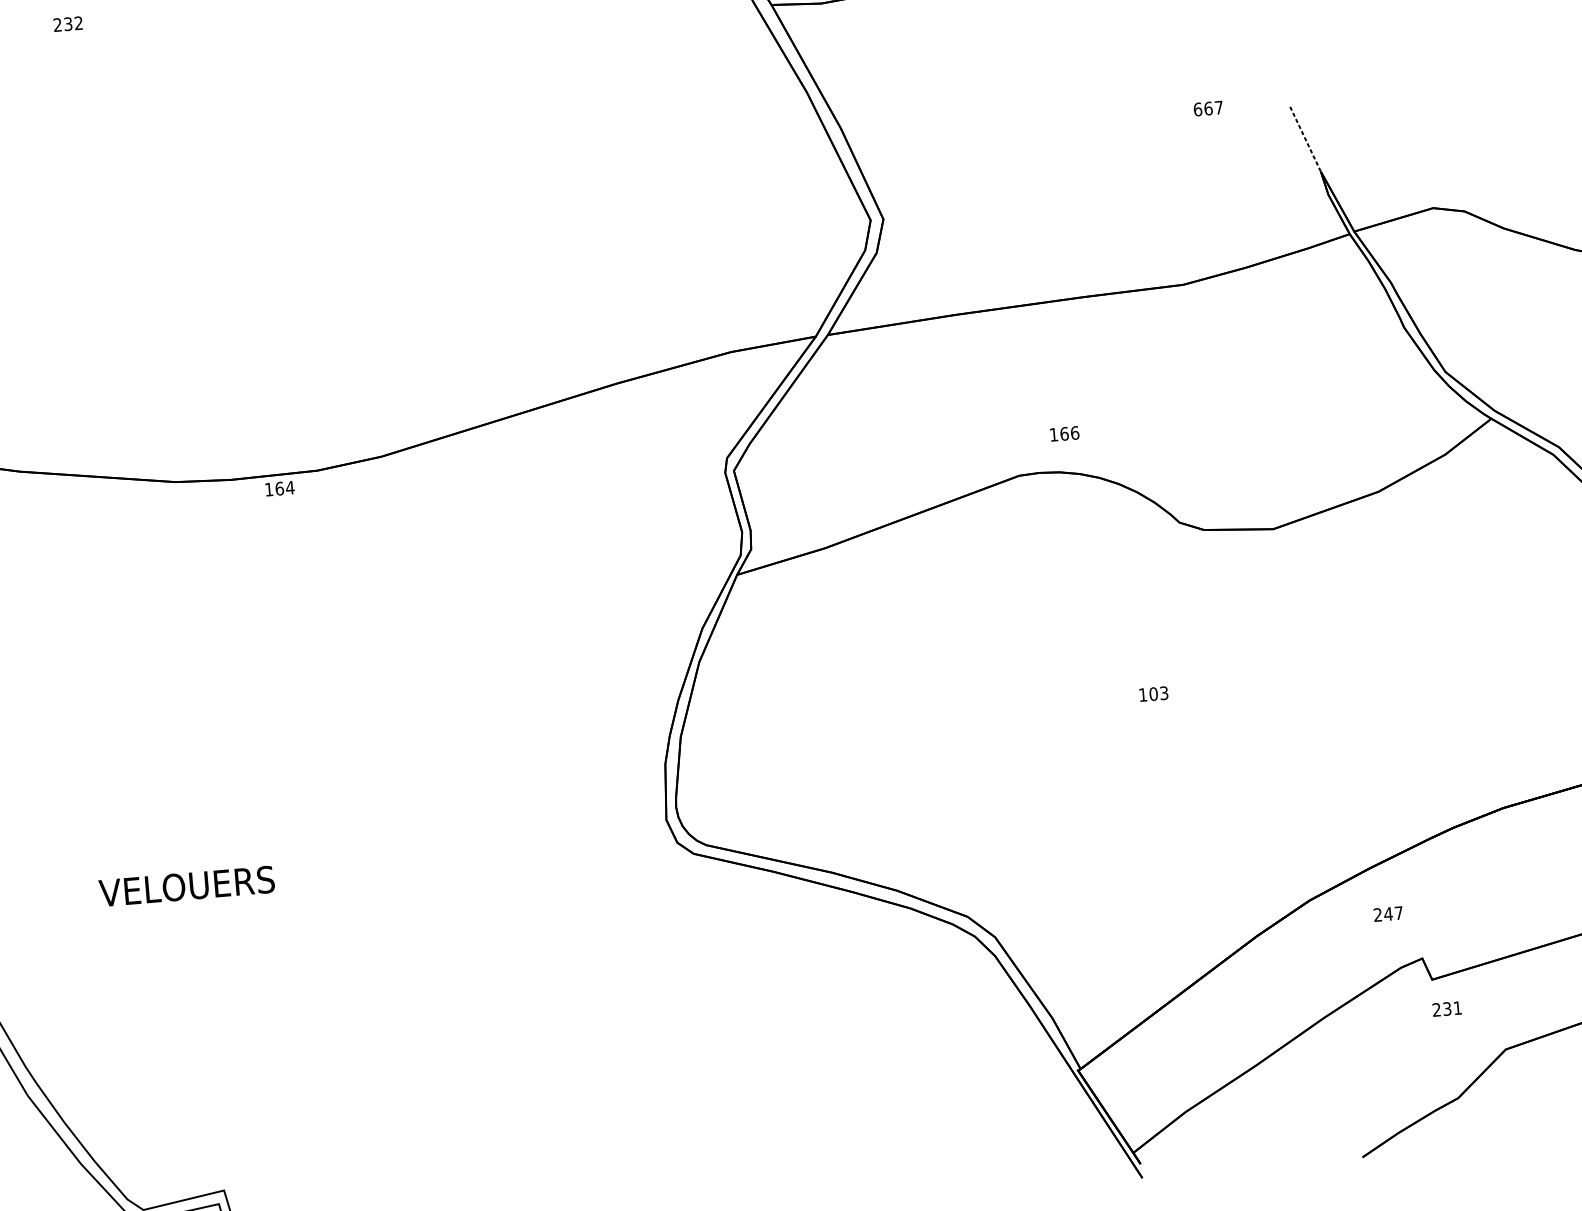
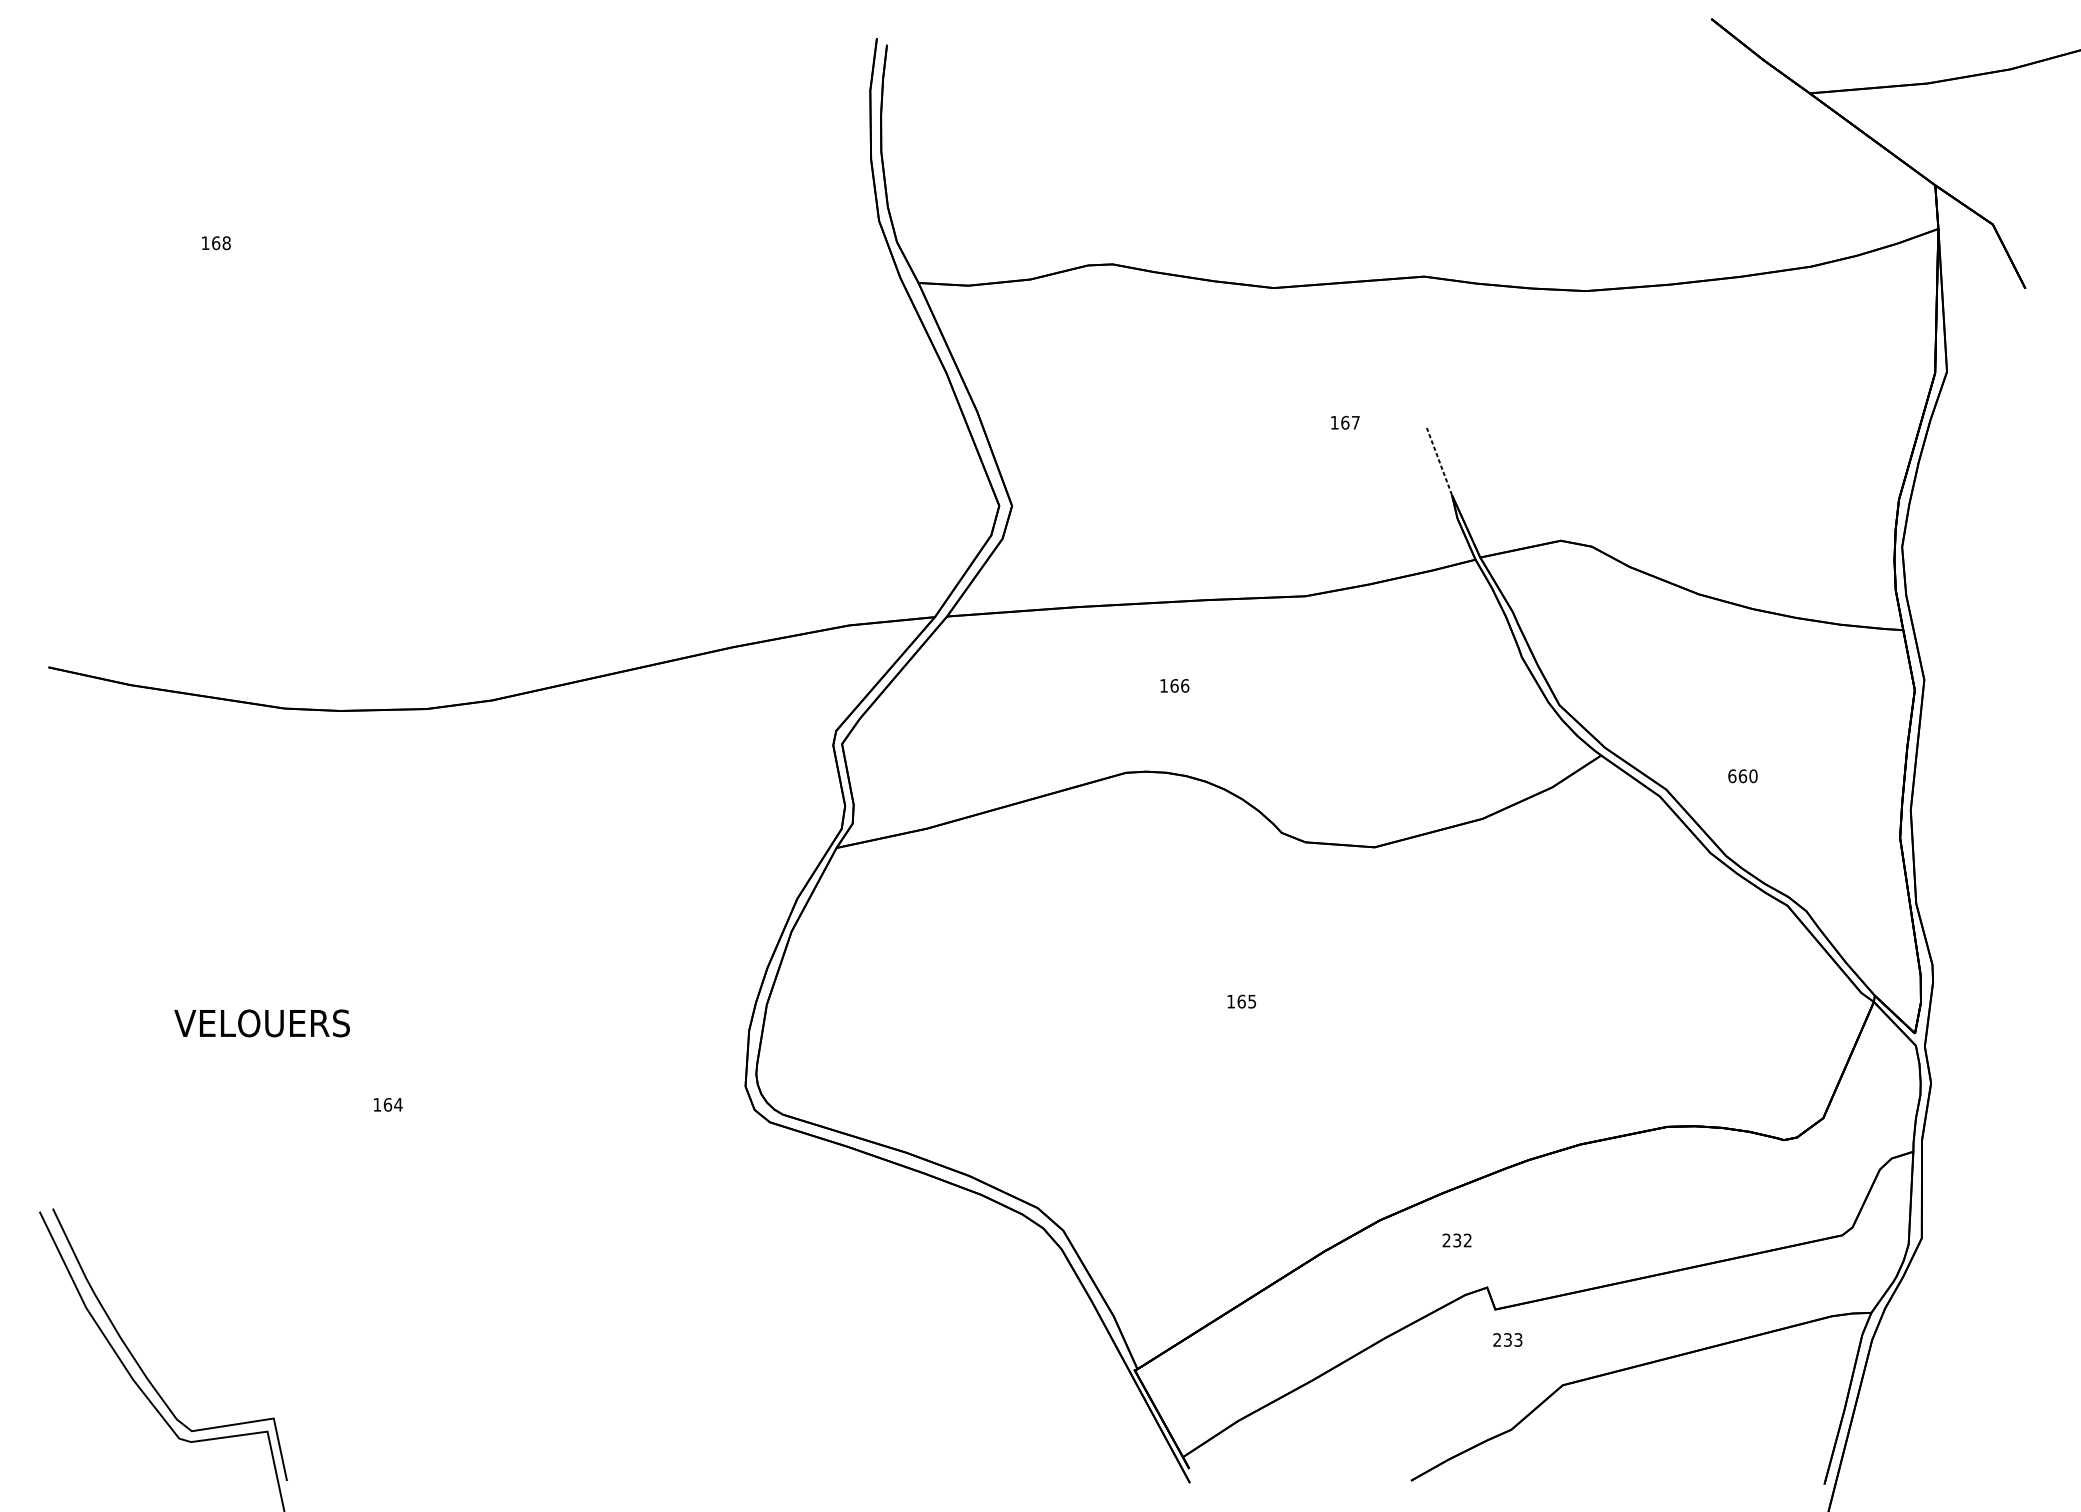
text: (67, 24) -> (215, 243), 232 -> 168
text: (1197, 109) -> (1334, 422), 667 -> 167
text: (1064, 433) -> (1174, 685), moved
text: (280, 488) -> (388, 1104), moved
text: (1158, 693) -> (1246, 1001), 103 -> 165
text: (186, 886) -> (261, 1023), moved
text: (1392, 913) -> (1461, 1240), 247 -> 232
text: (1457, 1007) -> (1518, 1339), 231 -> 233

